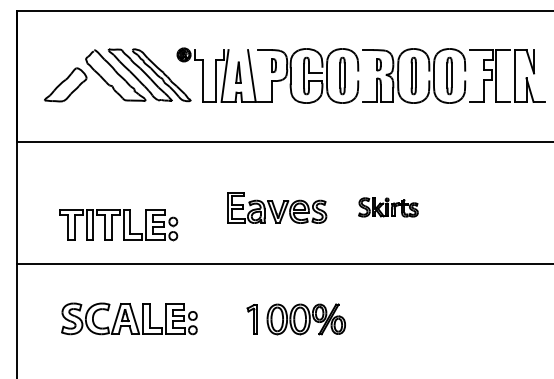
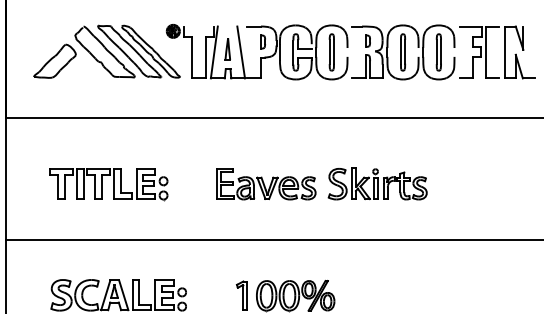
part: (388, 206) -> (377, 182), size x1.67
part: (118, 225) -> (108, 184), moved

